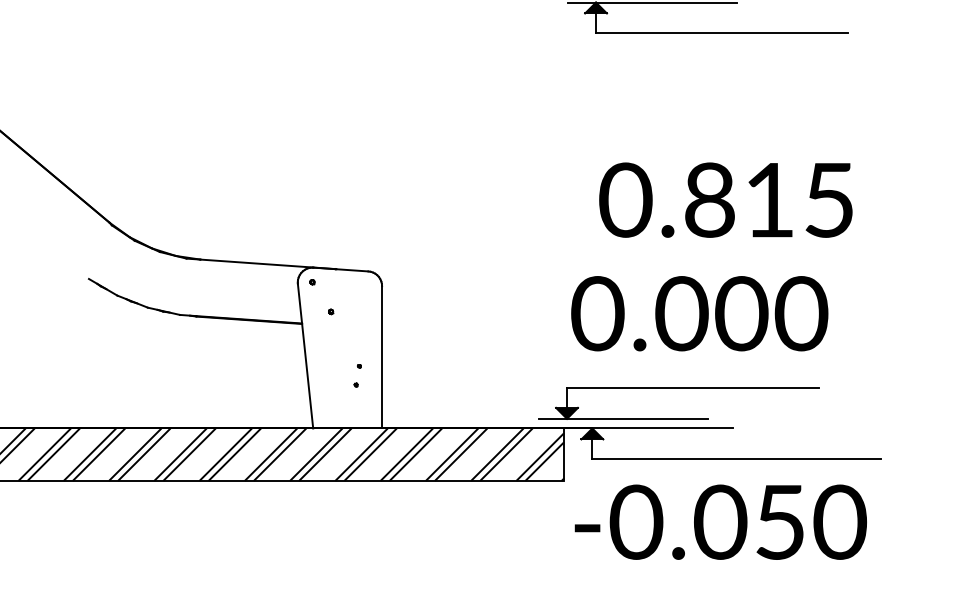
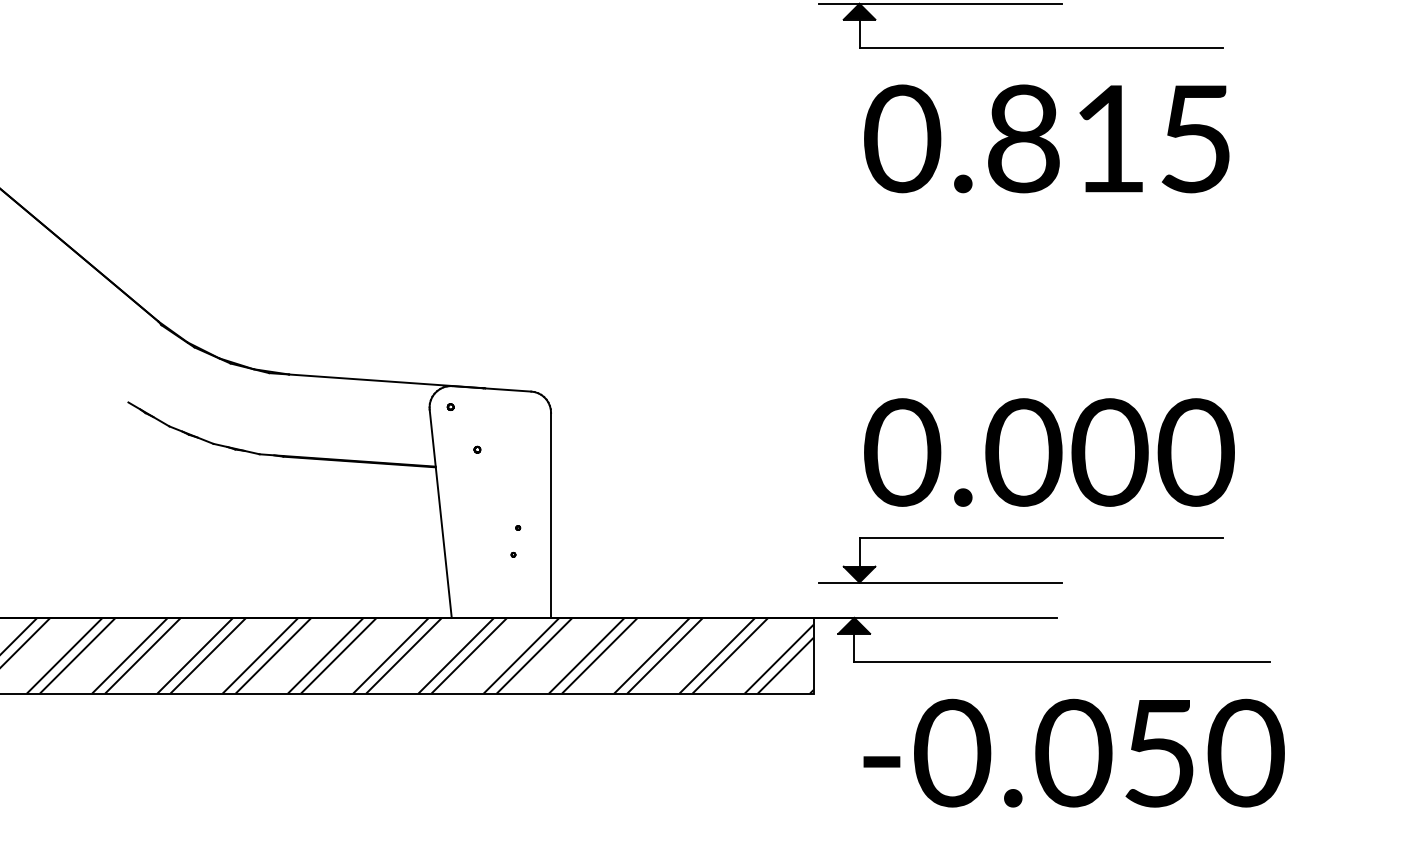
text: (725, 199) -> (1046, 137), moved
text: (699, 313) -> (1049, 452), moved
part: (678, 388) -> (1020, 538), moved
text: (720, 521) -> (1073, 752), moved

